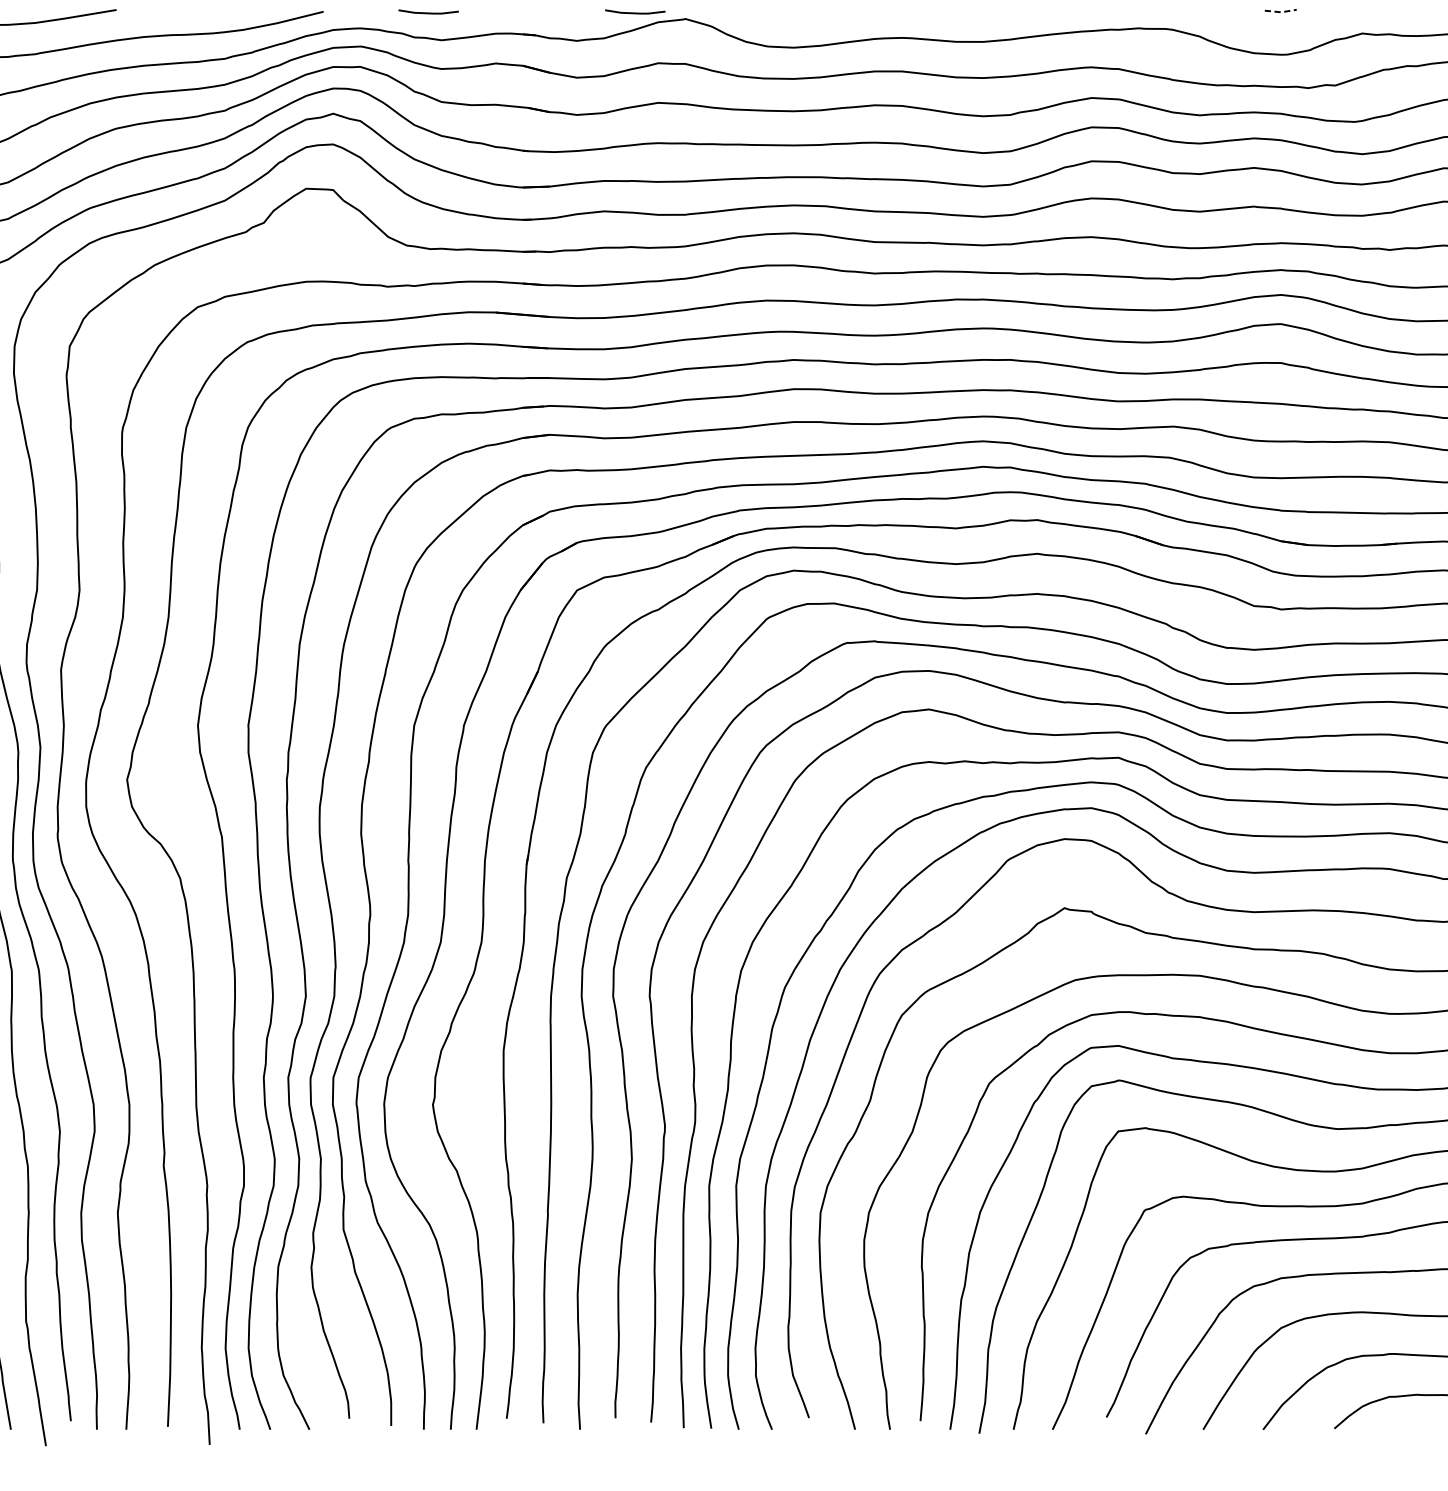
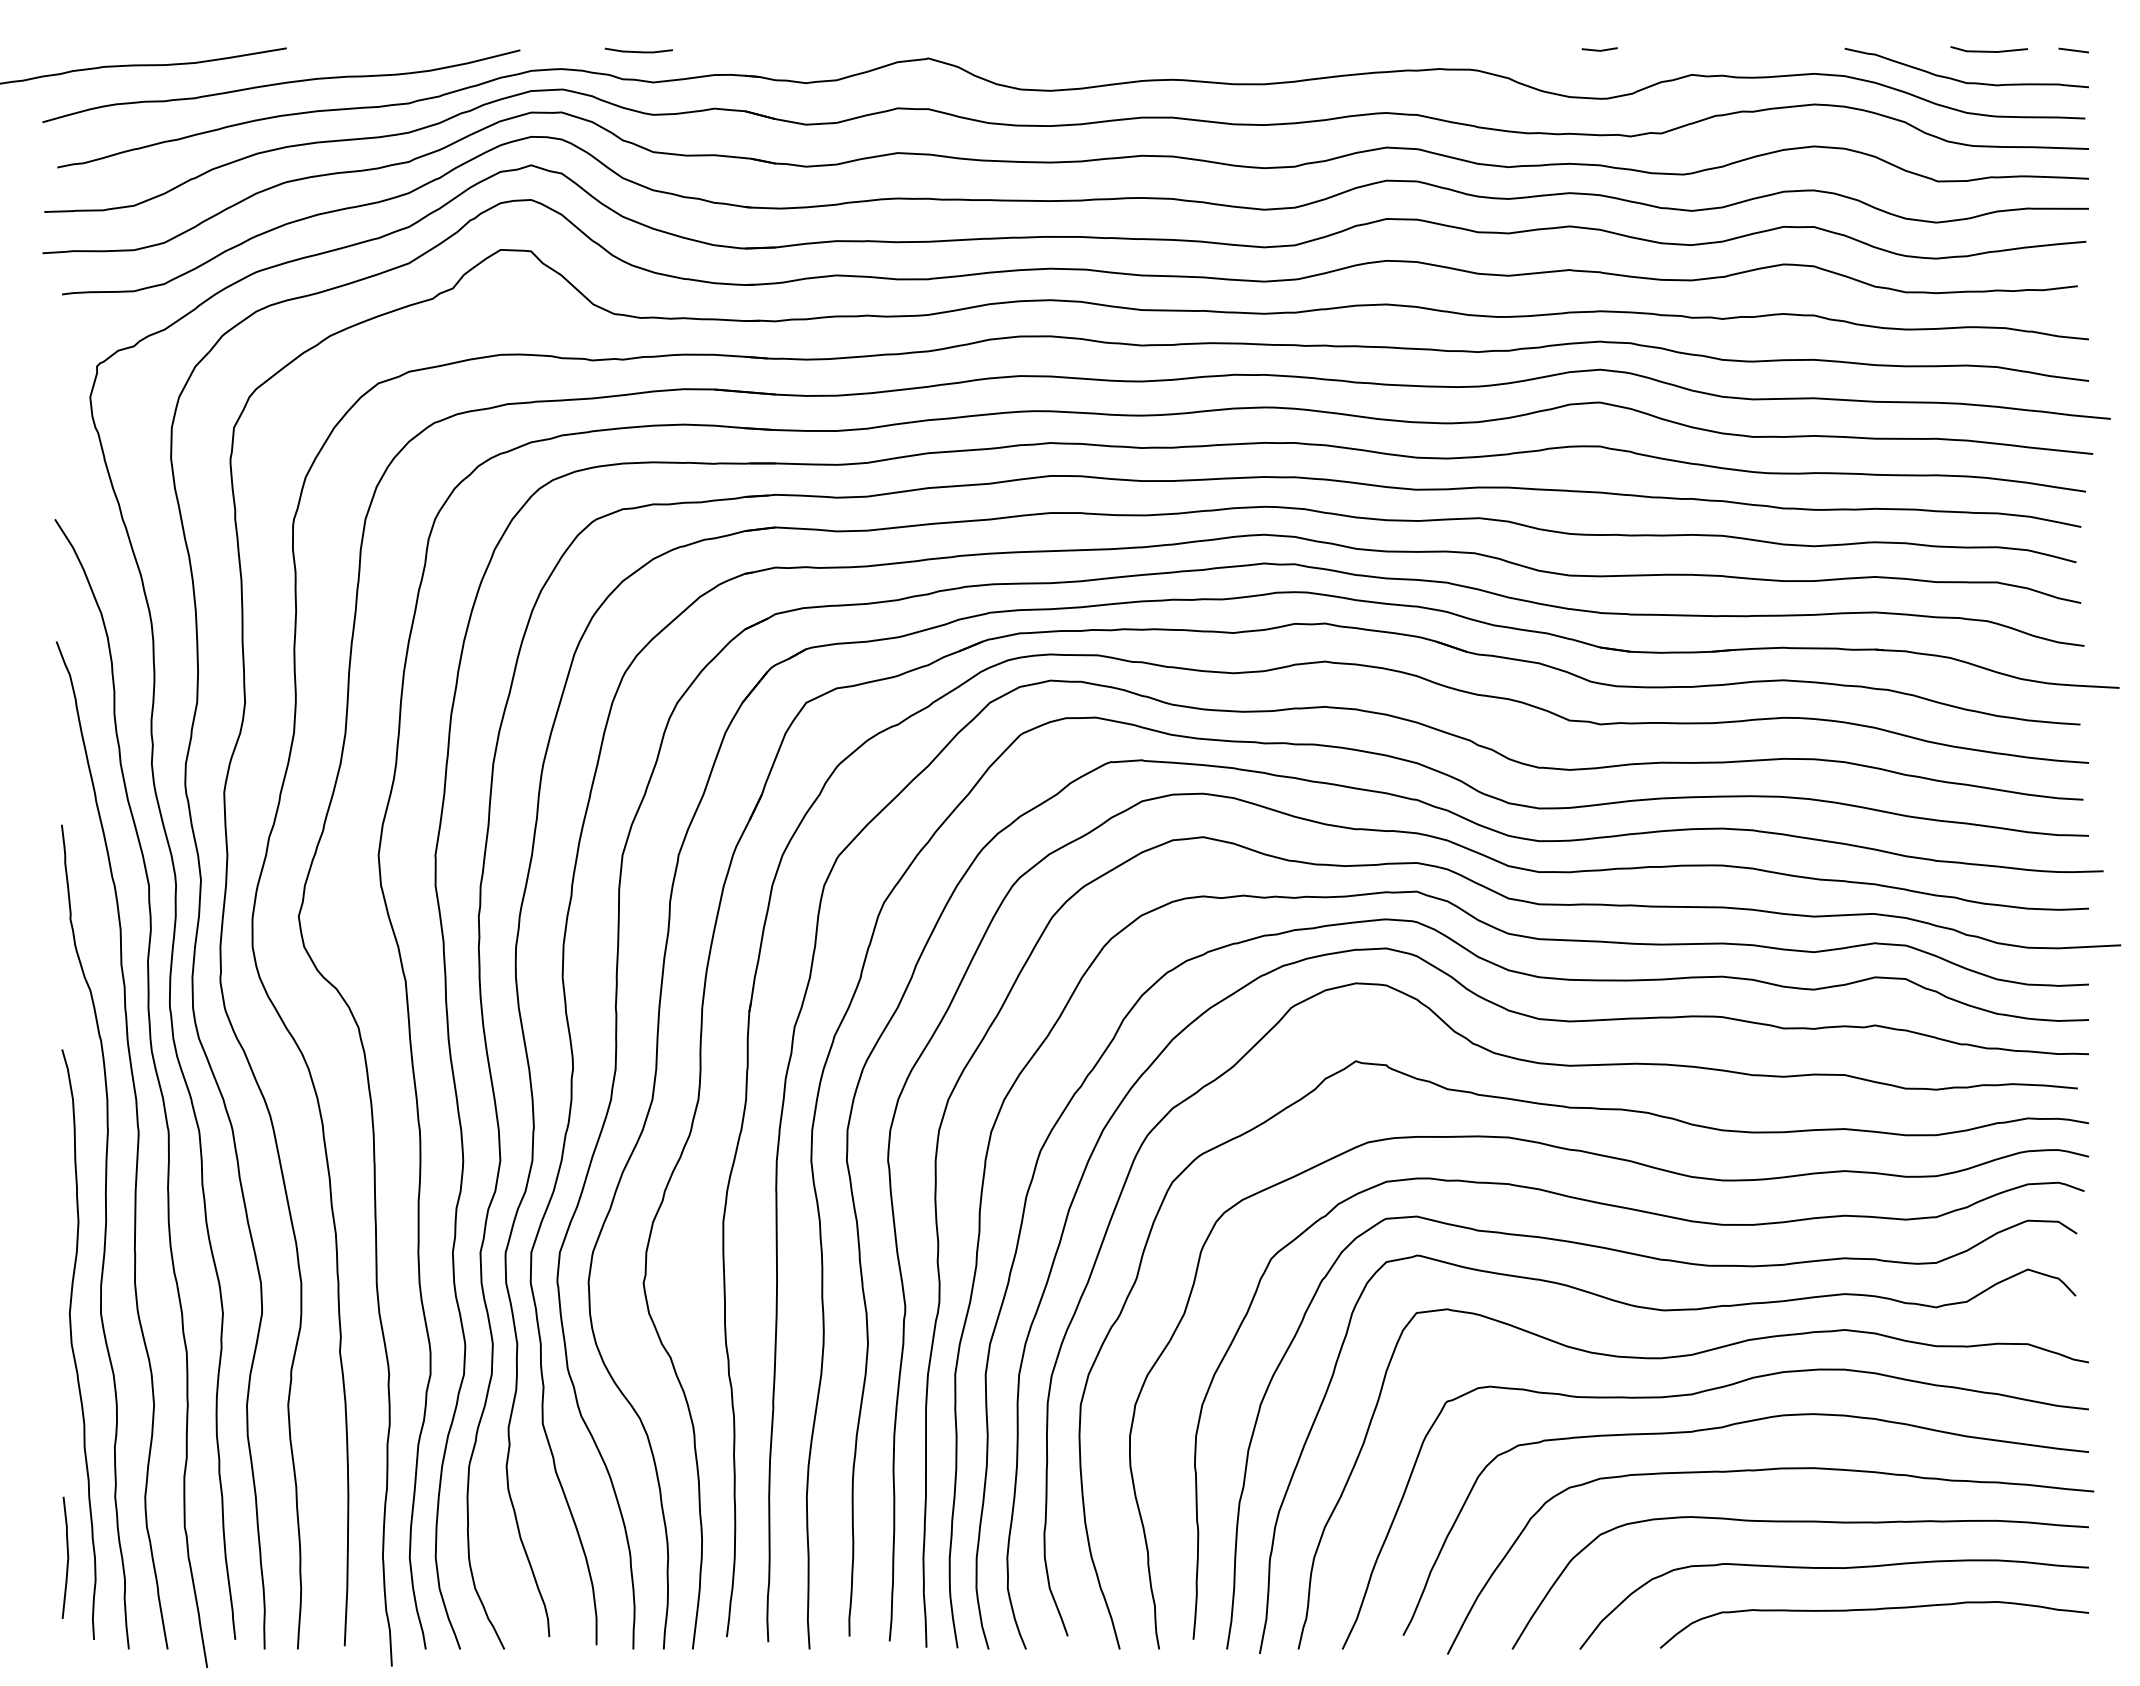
line: (1281, 11) -> (1600, 50), dashed -> solid
line: (635, 12) -> (871, 51), removed

